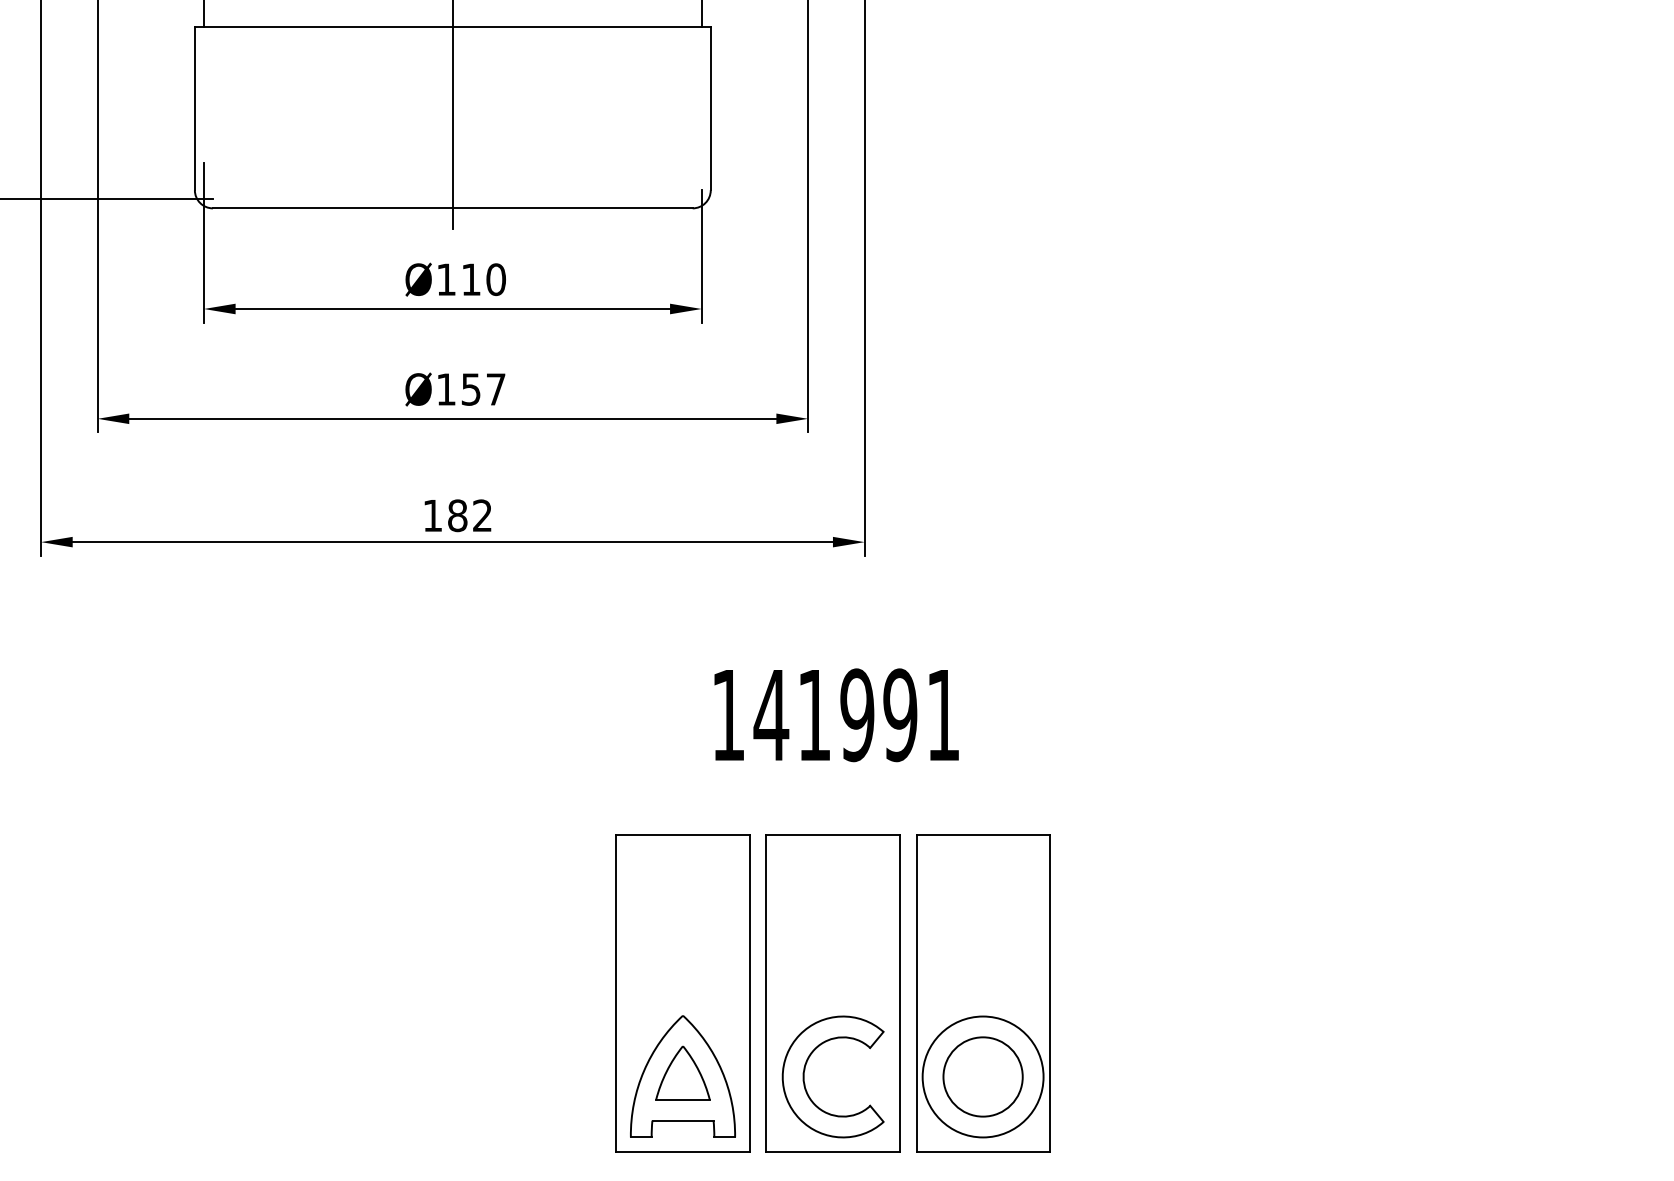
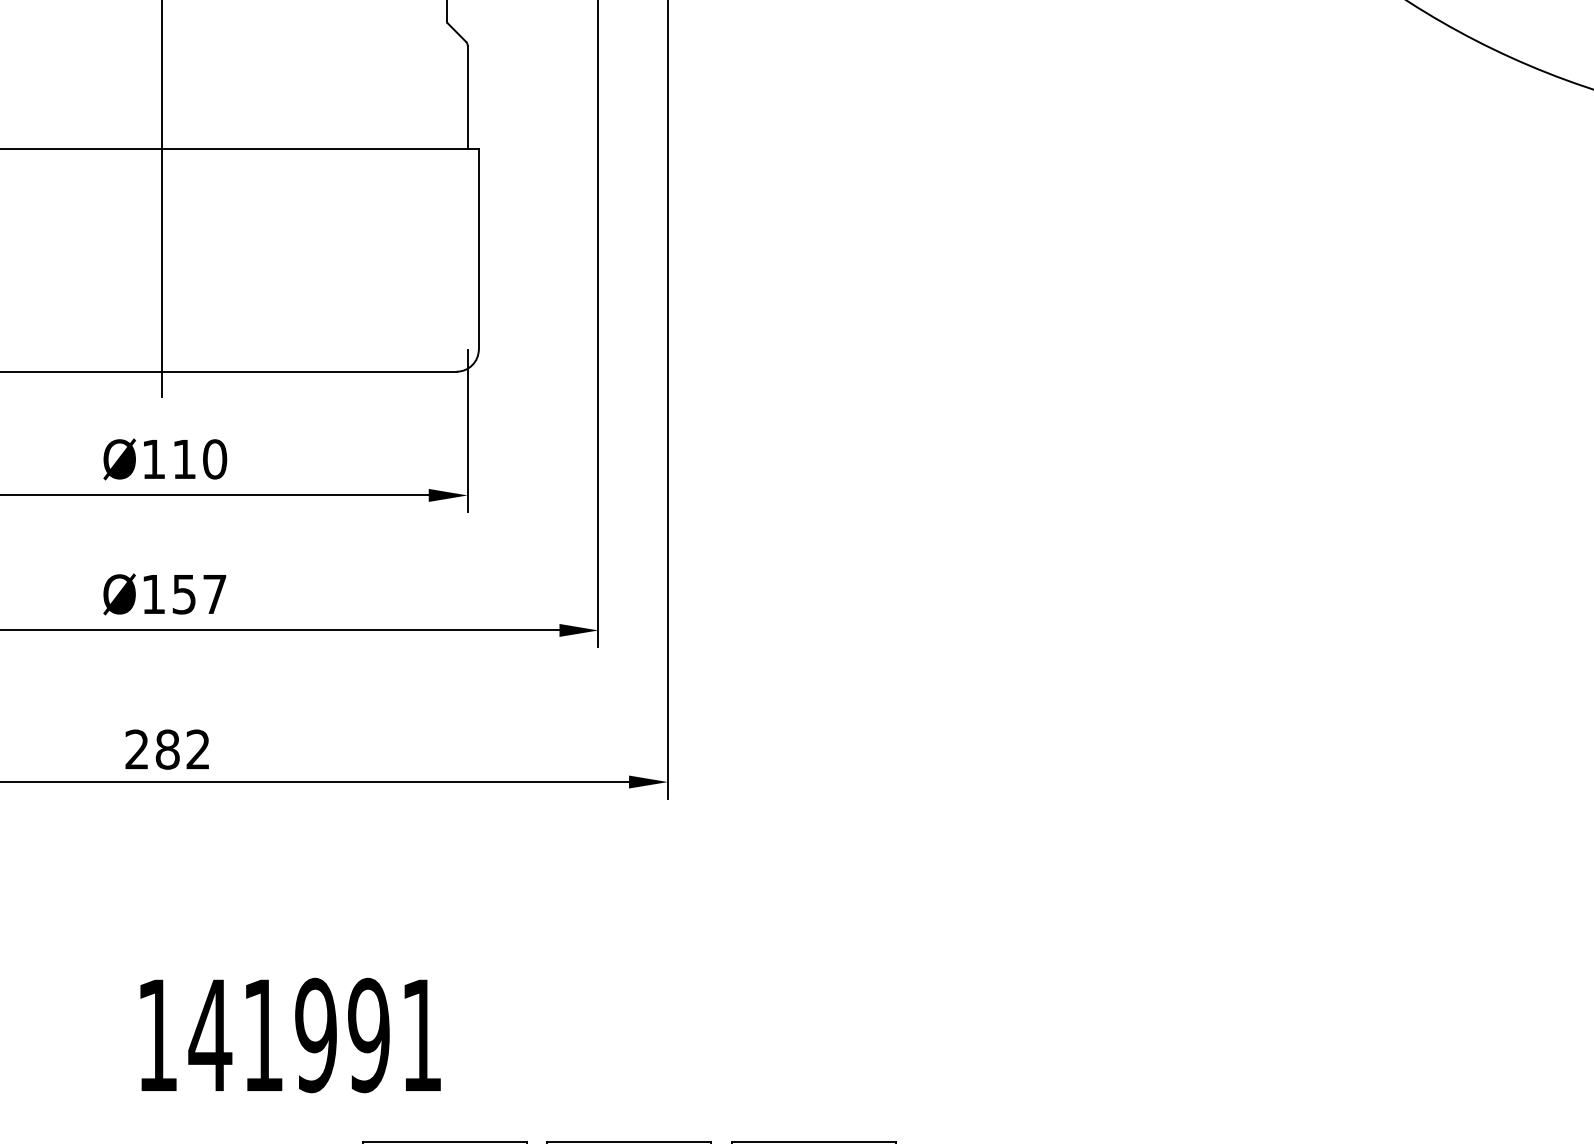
text: (432, 515) -> (136, 749), 182 -> 282
text: (836, 715) -> (290, 1035), moved

